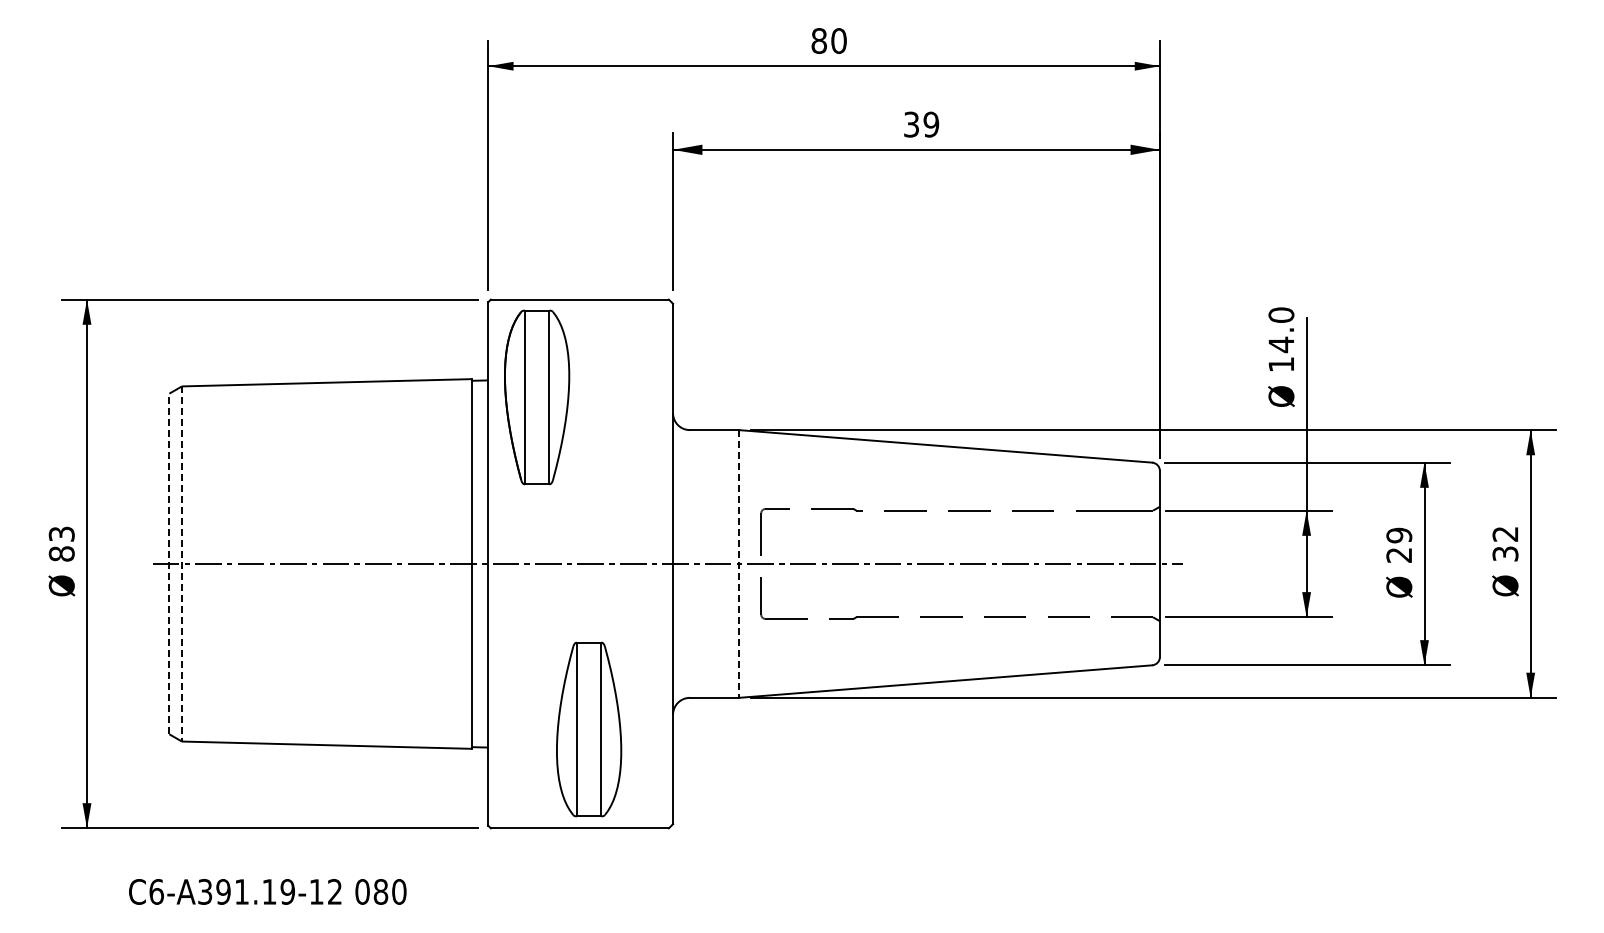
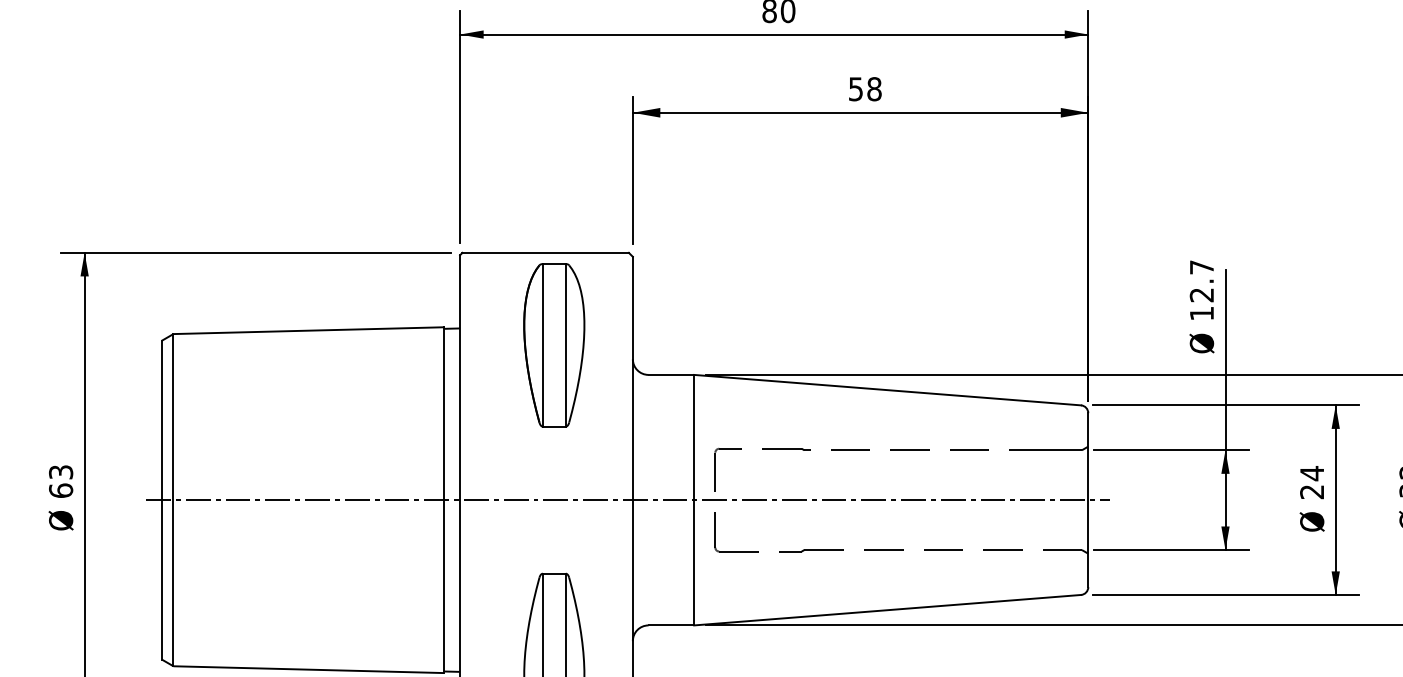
text: (921, 124) -> (865, 89), 39 -> 58
text: (1281, 330) -> (1201, 281), 14.0 -> 12.7
part: (537, 397) -> (554, 345), moved
text: (1399, 535) -> (1312, 473), 29 -> 24
text: (61, 553) -> (60, 490), 83 -> 63
line: (169, 563) -> (161, 499), dashed -> solid
line: (181, 563) -> (173, 499), dashed -> solid
line: (738, 563) -> (694, 499), dashed -> solid

